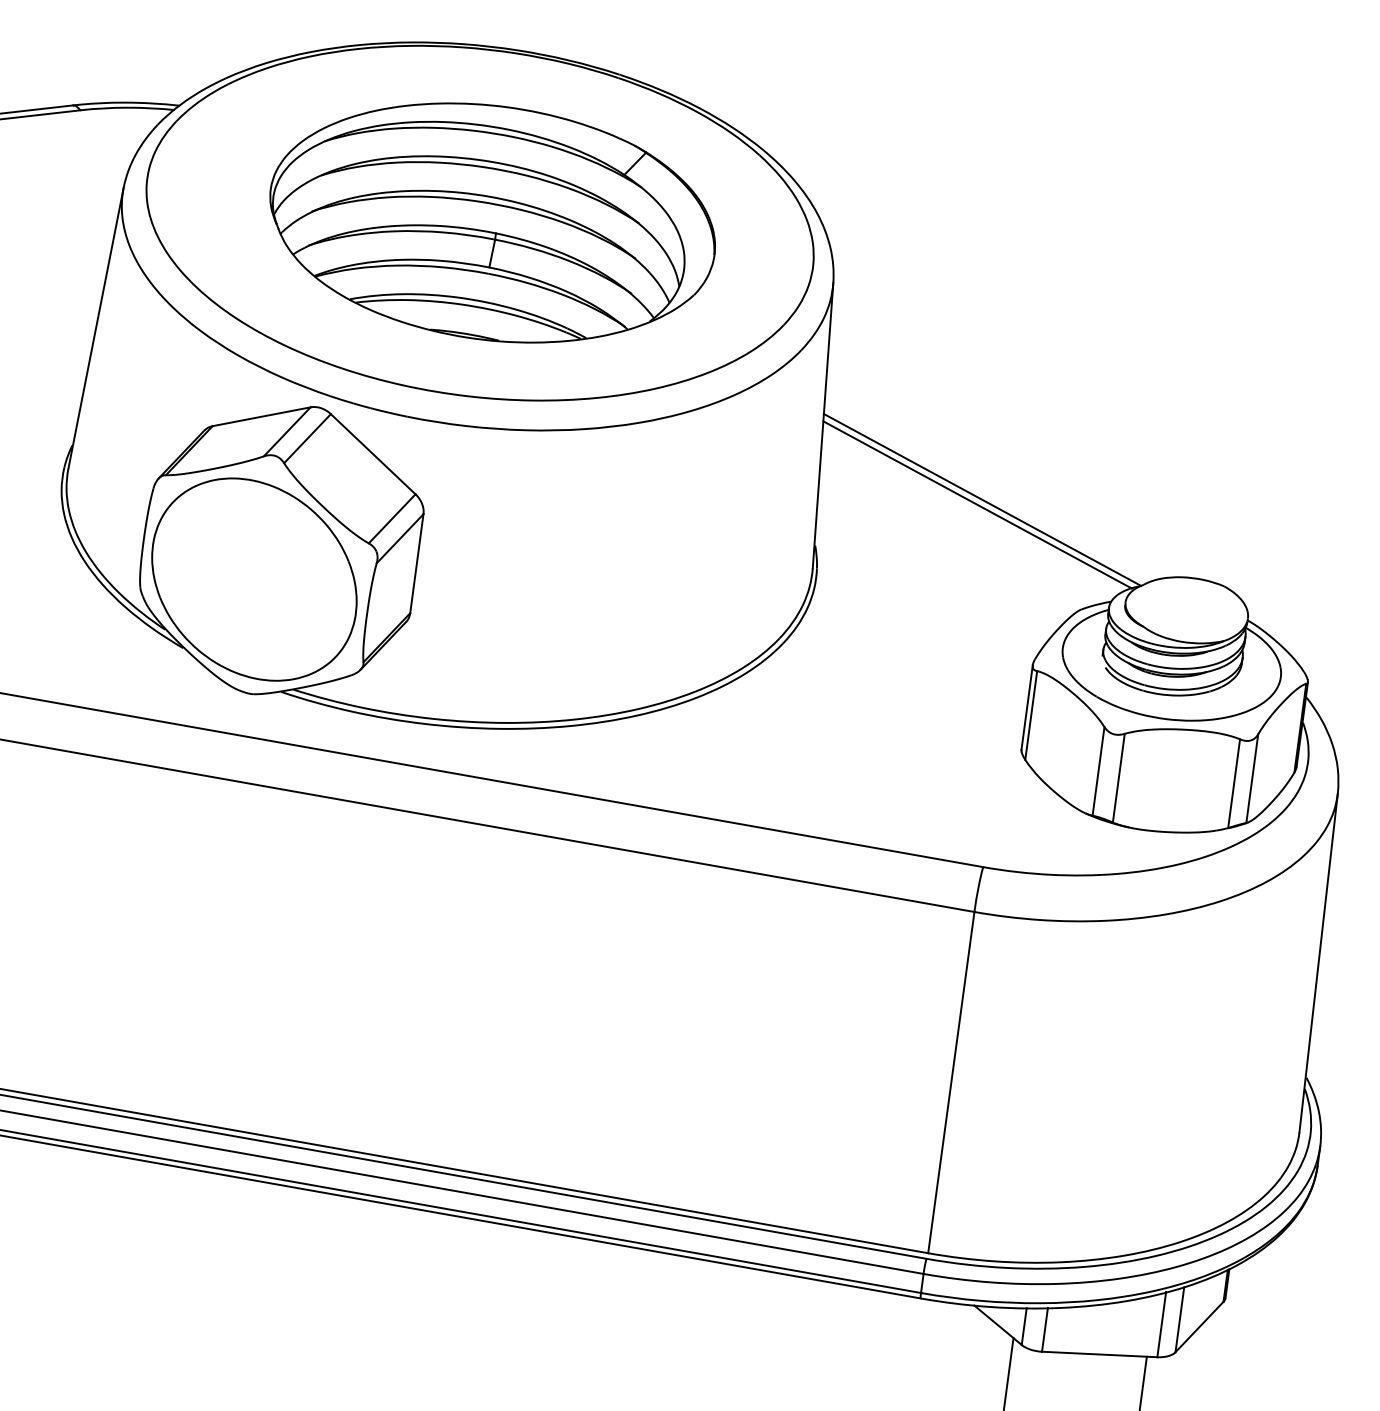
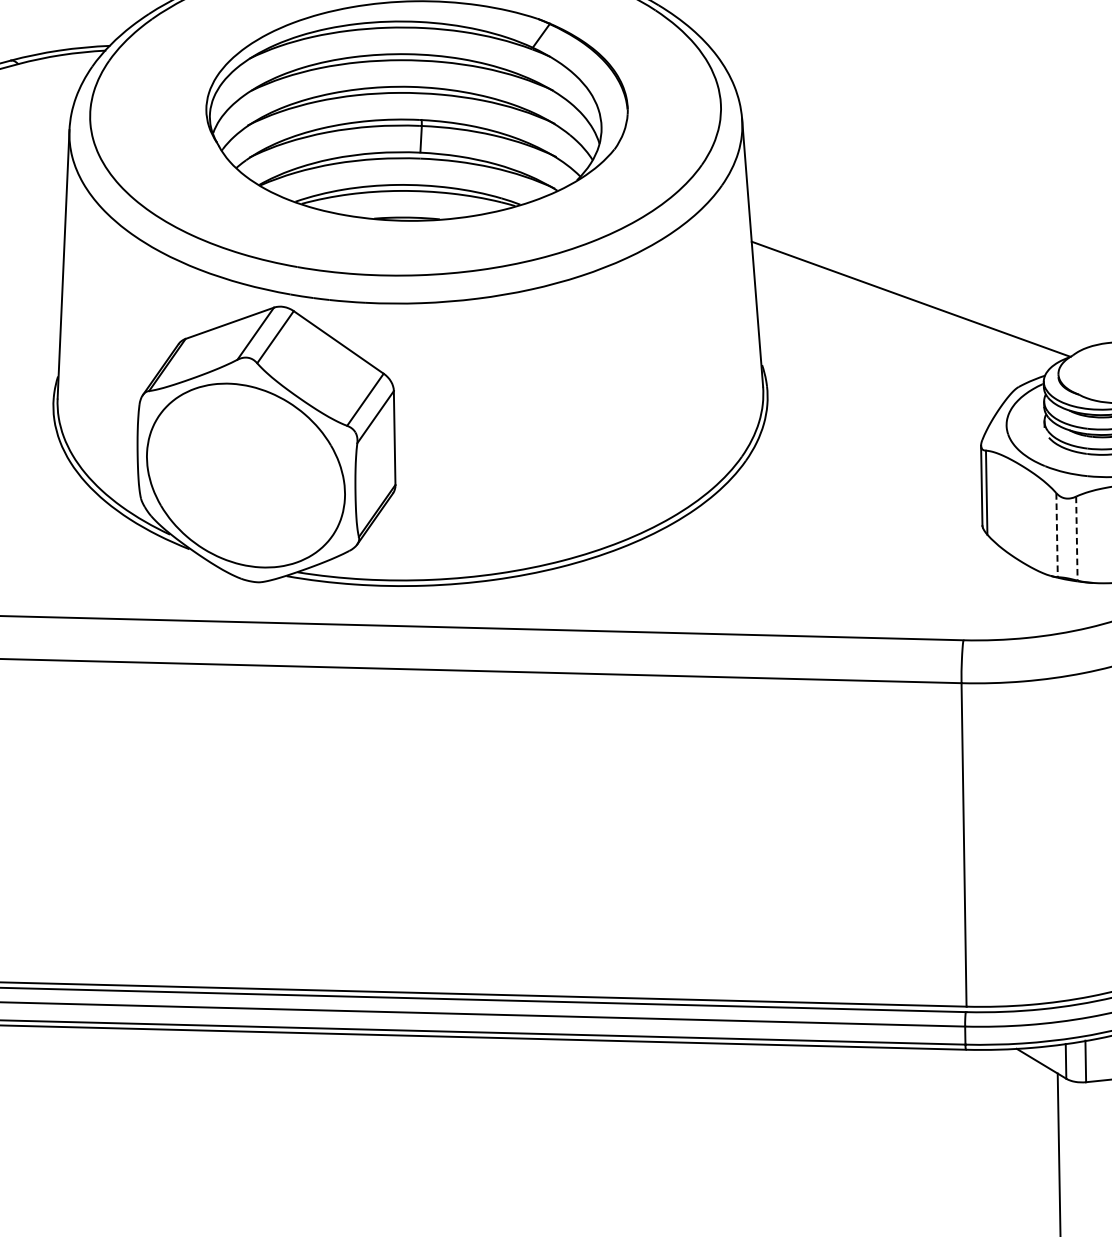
line: (977, 504) -> (907, 304), removed
line: (1098, 771) -> (1057, 535), solid -> dashed
line: (1118, 778) -> (1076, 538), solid -> dashed

